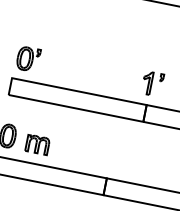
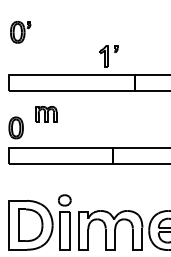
part: (28, 58) -> (20, 31), moved
part: (152, 84) -> (108, 56), moved
part: (37, 144) -> (46, 114), moved

